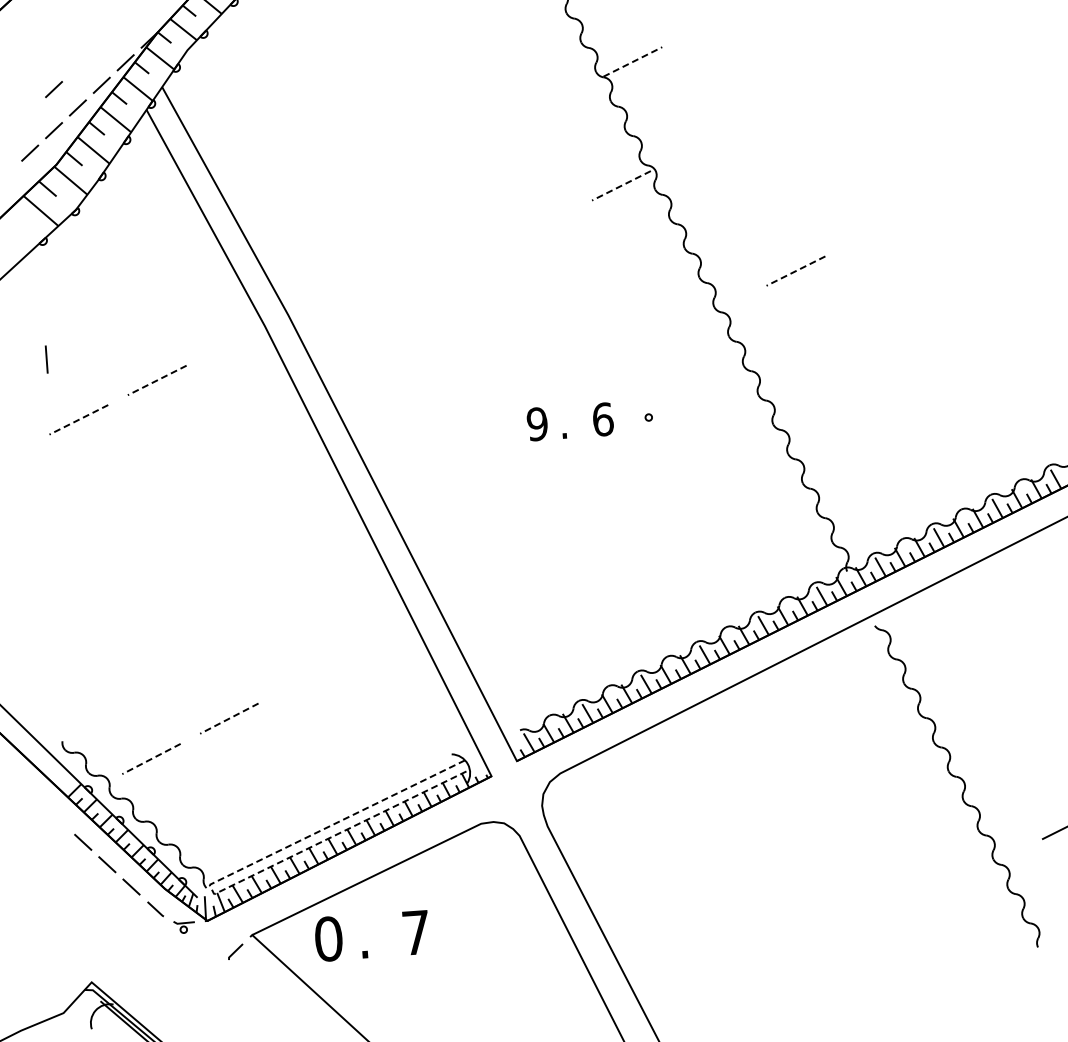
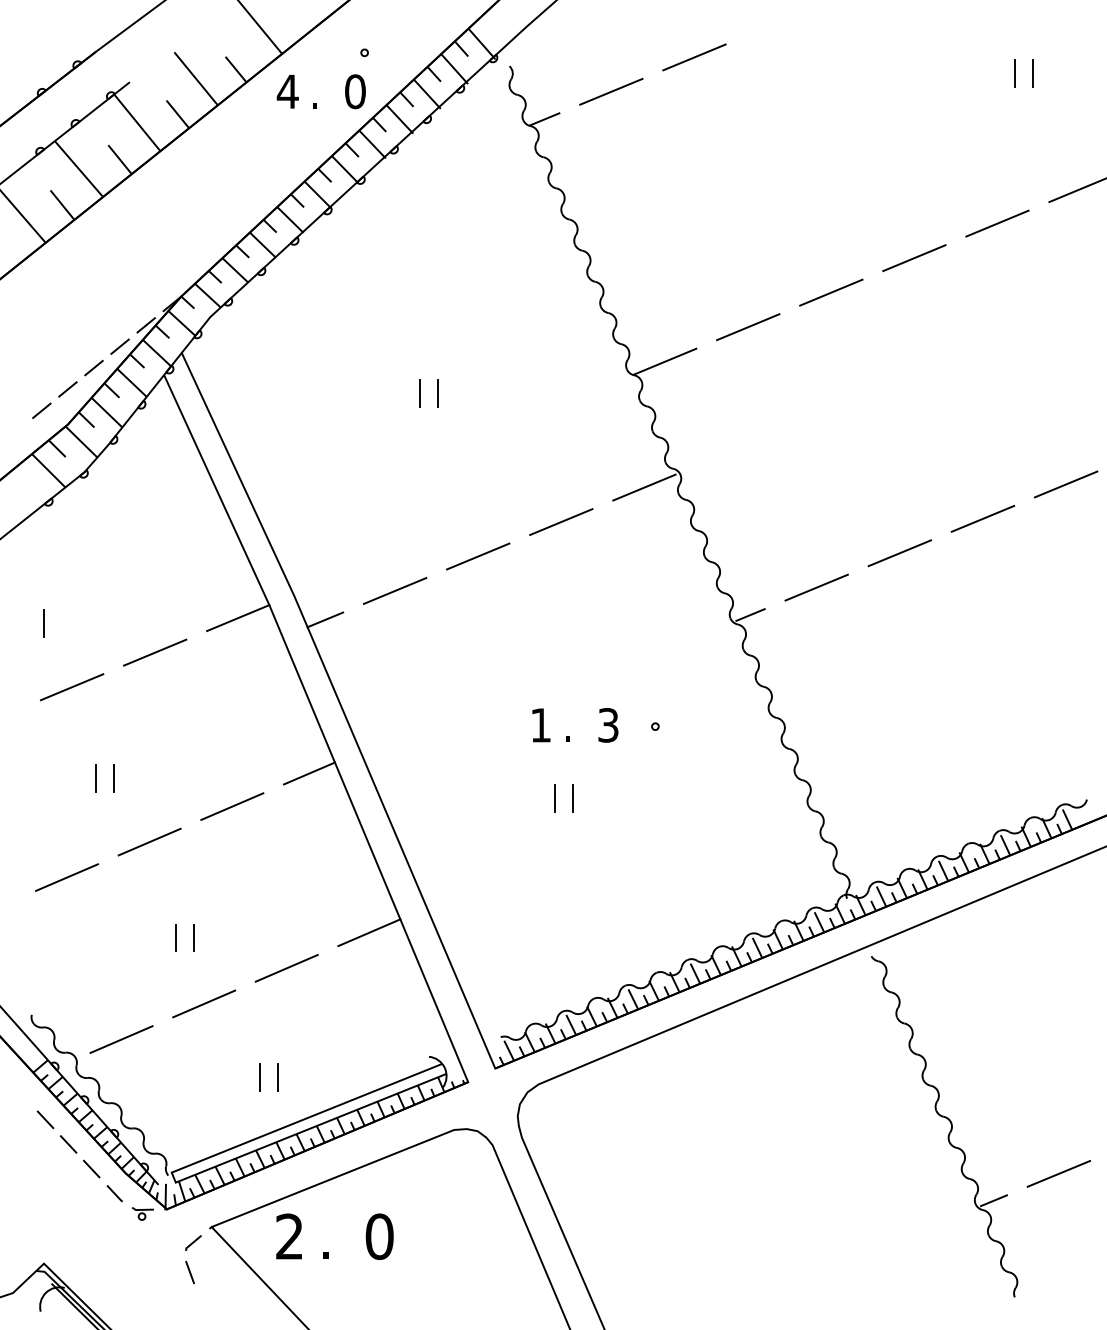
line: (711, 22) -> (748, 327), added
line: (633, 61) -> (665, 361), dashed -> solid
line: (53, 89) -> (70, 347), removed
line: (414, 107) -> (438, 392), added
line: (397, 108) -> (420, 392), added
line: (1030, 153) -> (1065, 484), added
line: (621, 185) -> (644, 487), dashed -> solid
line: (952, 192) -> (982, 518), added
line: (543, 224) -> (561, 521), added
line: (874, 232) -> (899, 553), added
line: (464, 264) -> (478, 556), added
line: (795, 270) -> (816, 587), dashed -> solid
line: (733, 301) -> (750, 614), added
line: (385, 303) -> (394, 590), added
line: (320, 336) -> (325, 619), added
line: (235, 341) -> (238, 618), added
line: (157, 380) -> (155, 652), dashed -> solid
text: (603, 418) -> (608, 724), 6 -> 3
line: (79, 420) -> (72, 687), dashed -> solid
text: (536, 424) -> (540, 725), 9 -> 1
line: (315, 487) -> (309, 773), added
line: (574, 492) -> (573, 797), added
line: (556, 493) -> (555, 797), added
line: (125, 504) -> (113, 777), added
line: (107, 506) -> (95, 777), added
line: (243, 524) -> (232, 806), added
line: (164, 564) -> (149, 841), added
line: (87, 605) -> (67, 877), added
line: (385, 637) -> (369, 932), added
line: (214, 654) -> (193, 937), added
line: (196, 656) -> (175, 937), added
line: (306, 677) -> (286, 967), added
line: (229, 718) -> (204, 1003), dashed -> solid
line: (151, 758) -> (121, 1039), dashed -> solid
line: (306, 784) -> (278, 1077), added
line: (289, 786) -> (260, 1077), added
line: (1010, 854) -> (993, 1200), added
line: (211, 890) -> (173, 1178), dashed -> solid
text: (416, 932) -> (379, 1236), 7 -> 0
text: (328, 938) -> (289, 1236), 0 -> 2
line: (233, 980) -> (189, 1272), added

